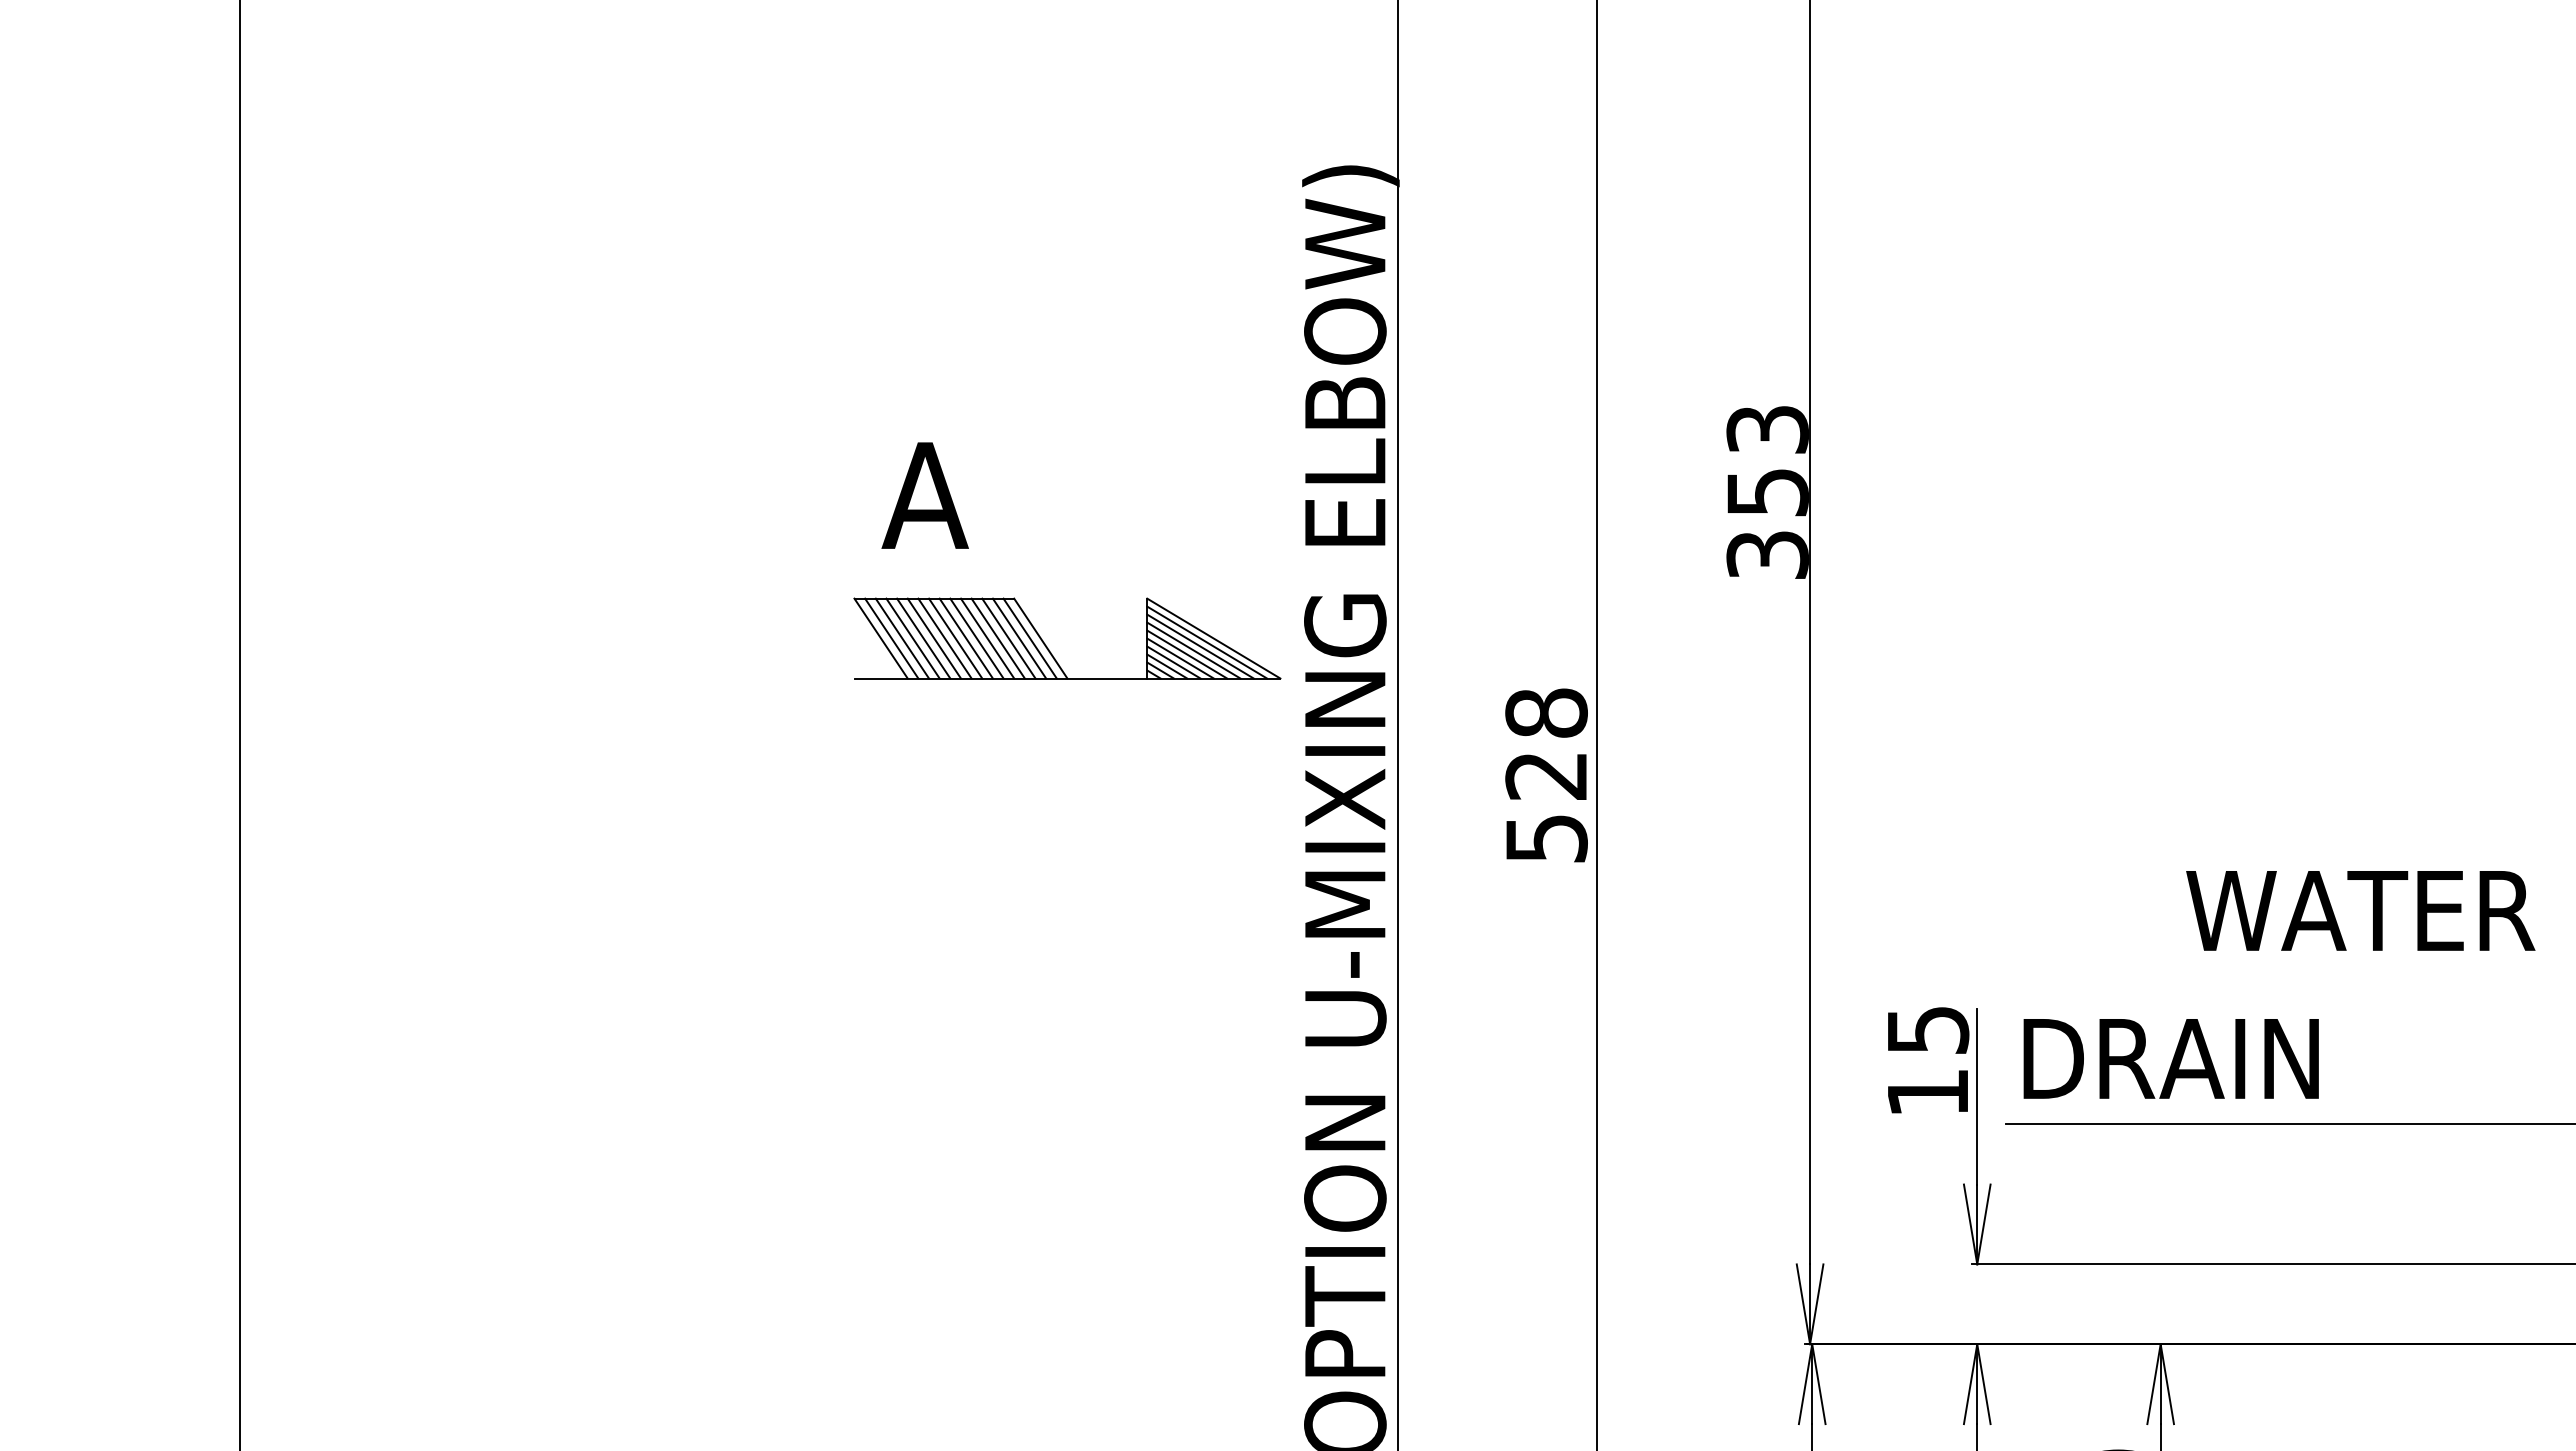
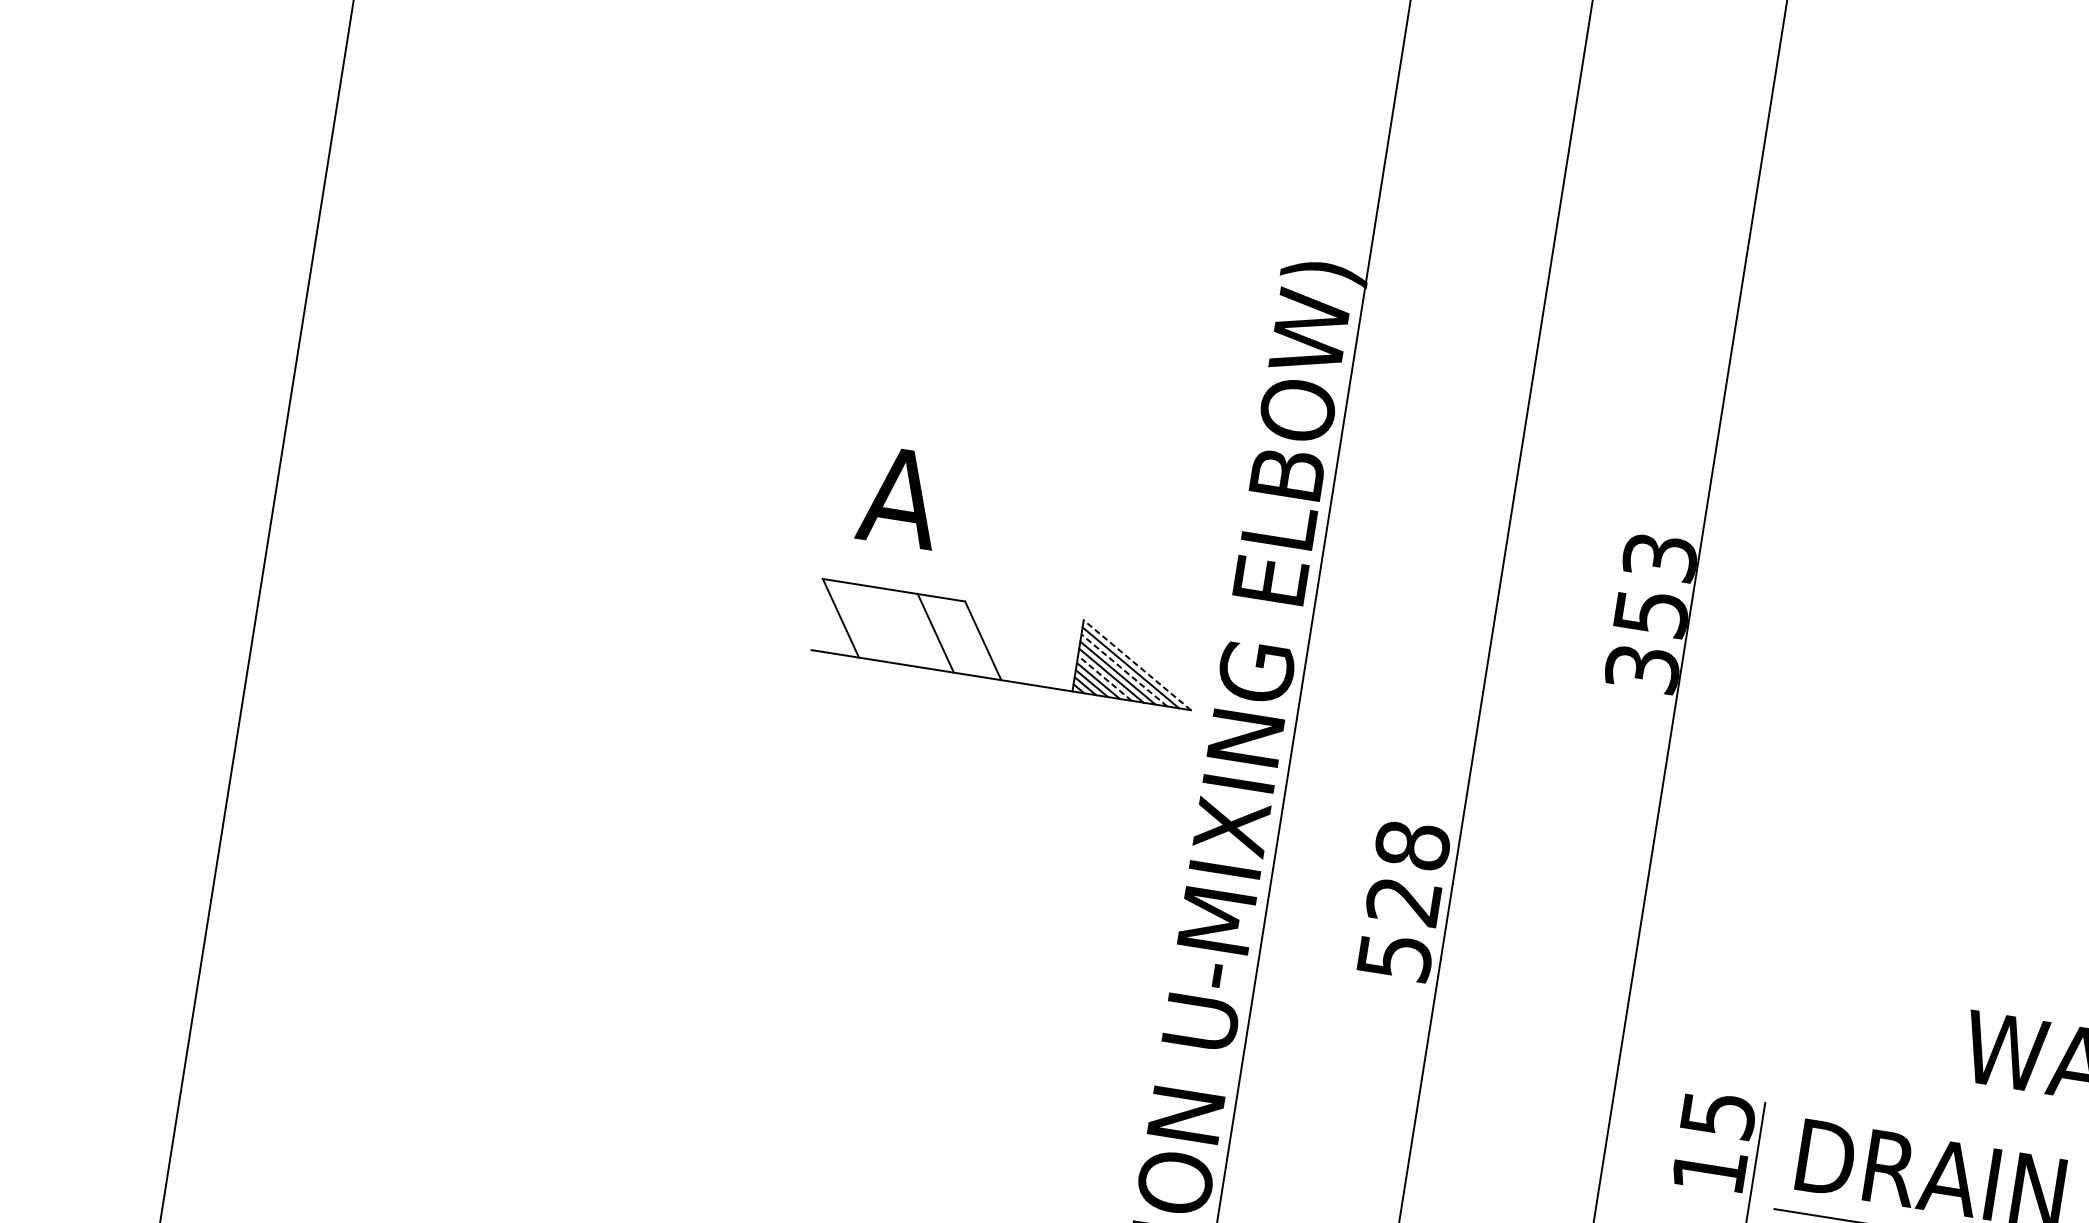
line: (891, 638) -> (850, 619), removed
line: (902, 638) -> (860, 621), removed
line: (912, 638) -> (868, 622), removed
line: (923, 638) -> (878, 624), removed
line: (933, 638) -> (887, 625), removed
line: (944, 638) -> (897, 627), removed
line: (955, 638) -> (907, 628), removed
line: (965, 638) -> (916, 630), removed
line: (976, 638) -> (925, 631), removed
line: (997, 638) -> (944, 634), removed
line: (1008, 638) -> (954, 636), removed
line: (1019, 638) -> (964, 637), removed
line: (1029, 638) -> (973, 639), removed
line: (1213, 638) -> (1137, 665), solid -> dashed
line: (1200, 646) -> (1124, 670), solid -> dashed
line: (1180, 658) -> (1104, 678), solid -> dashed
text: (1546, 775) -> (1403, 900), moved

